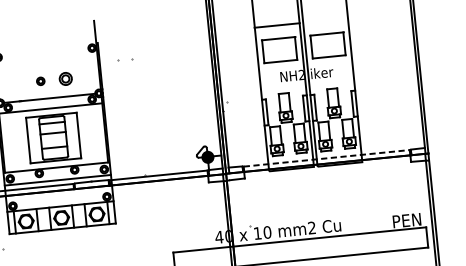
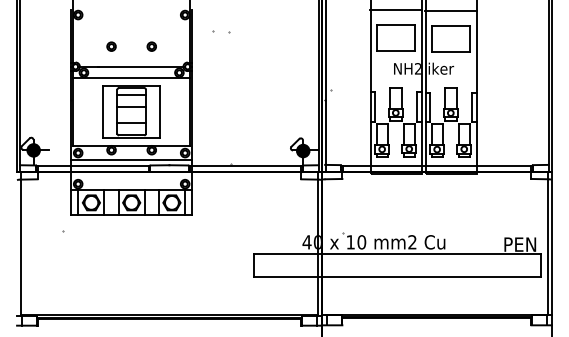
line: (325, 20) -> (450, 10), added
part: (65, 78) -> (151, 46), size x0.62
part: (40, 81) -> (111, 46), moved
line: (327, 158) -> (437, 165), dashed -> solid

